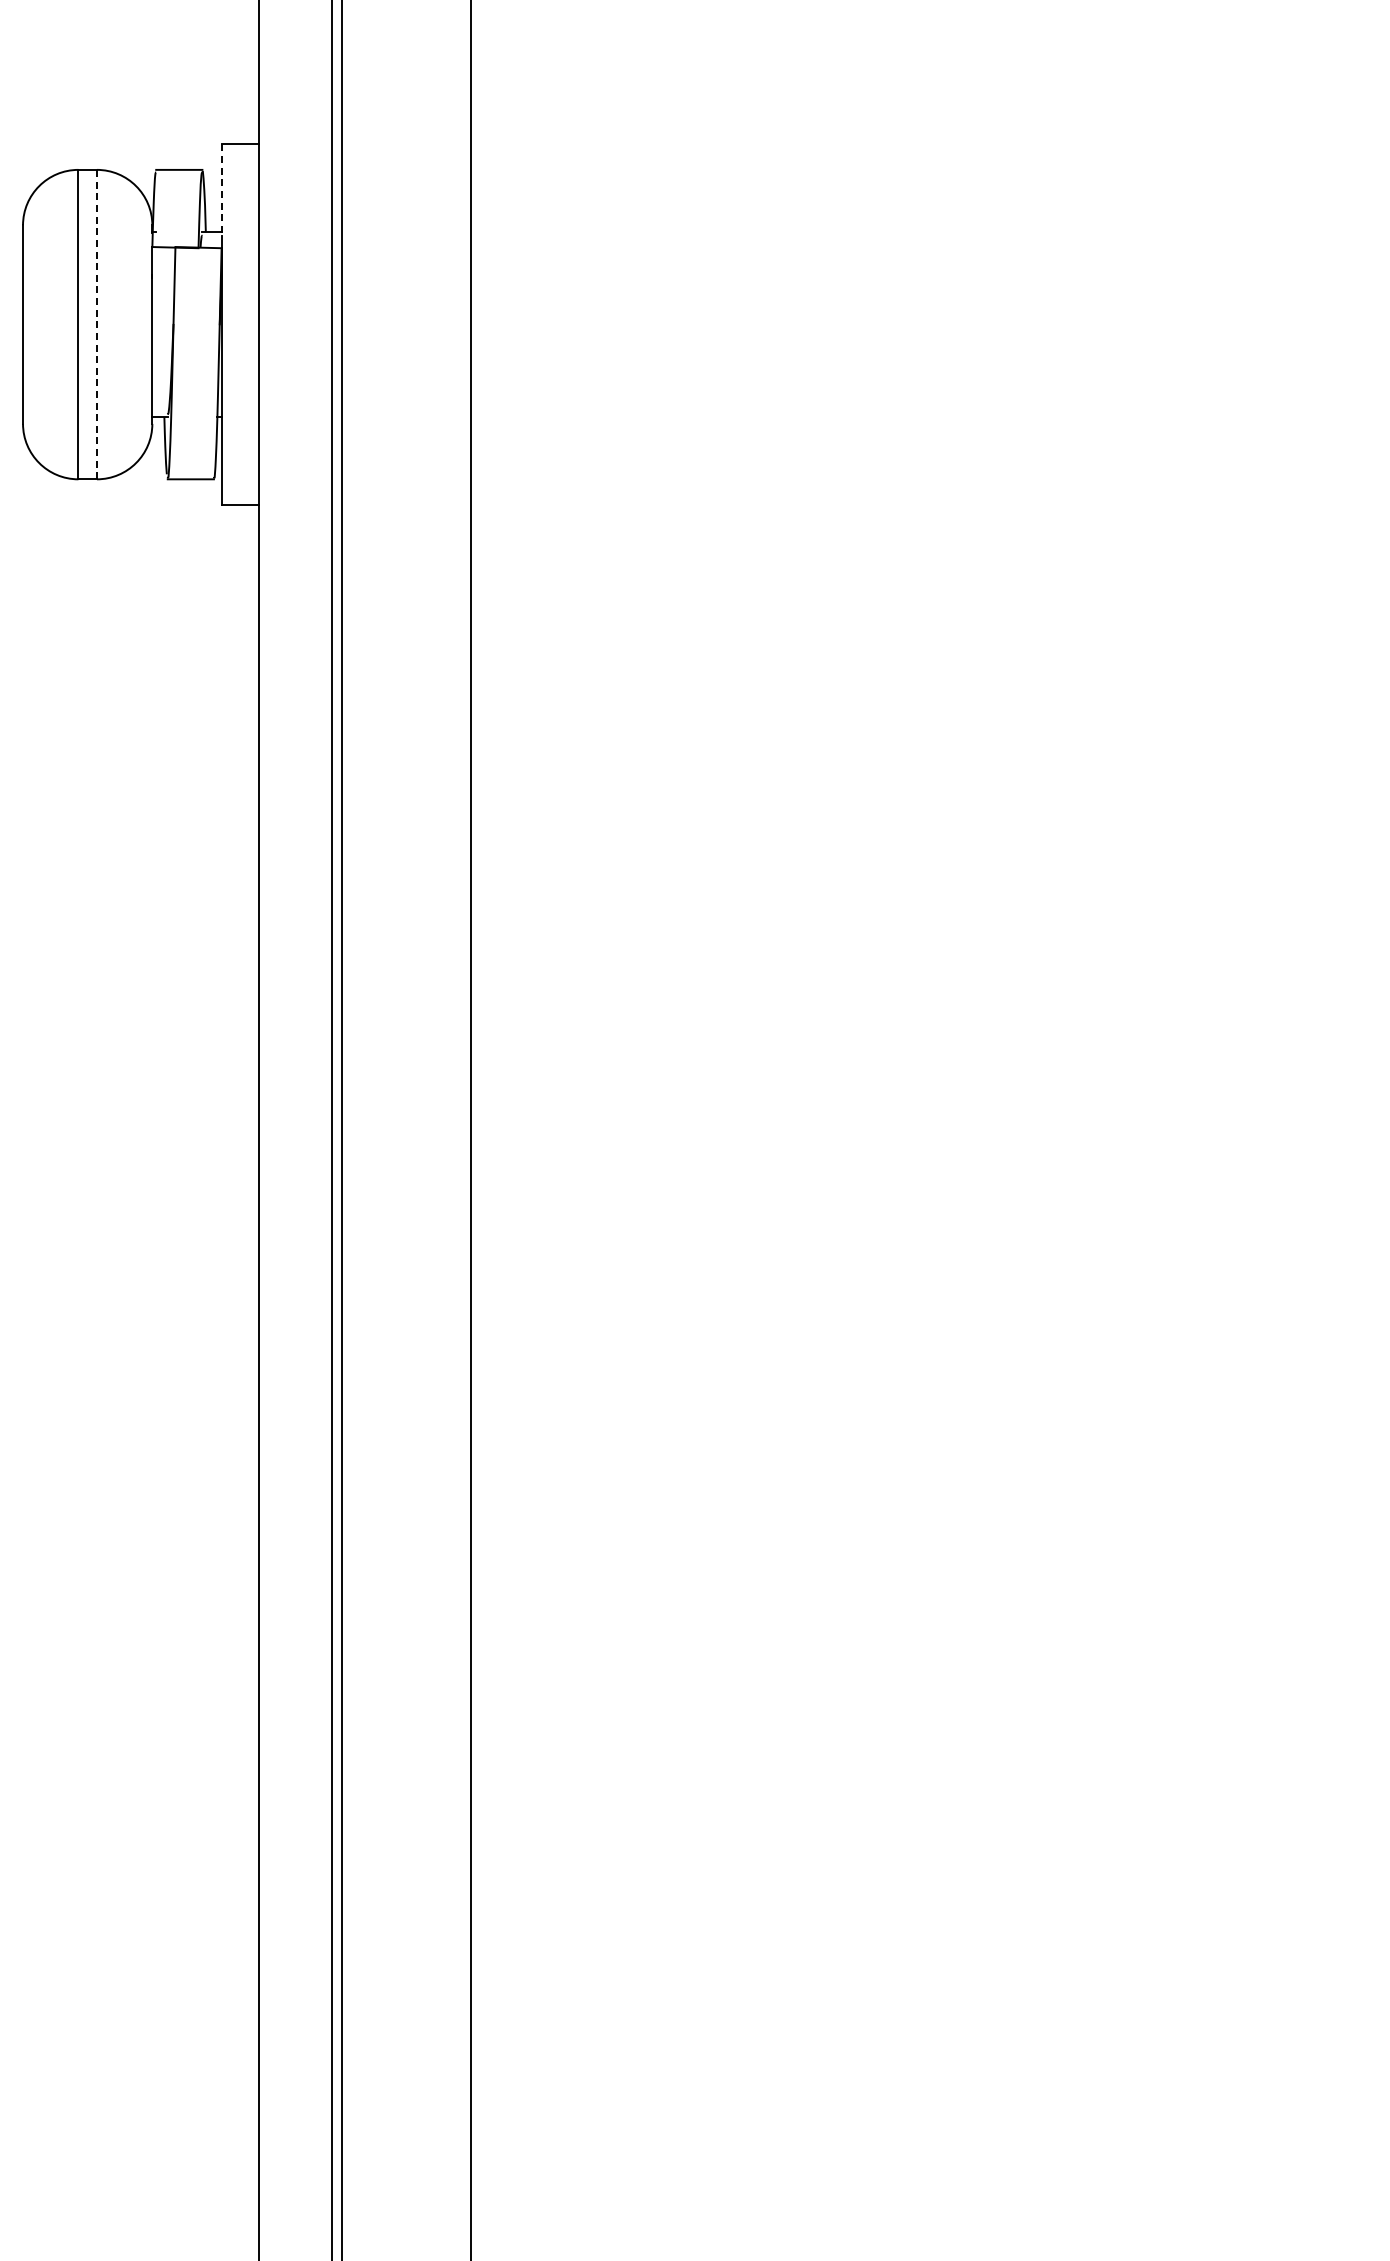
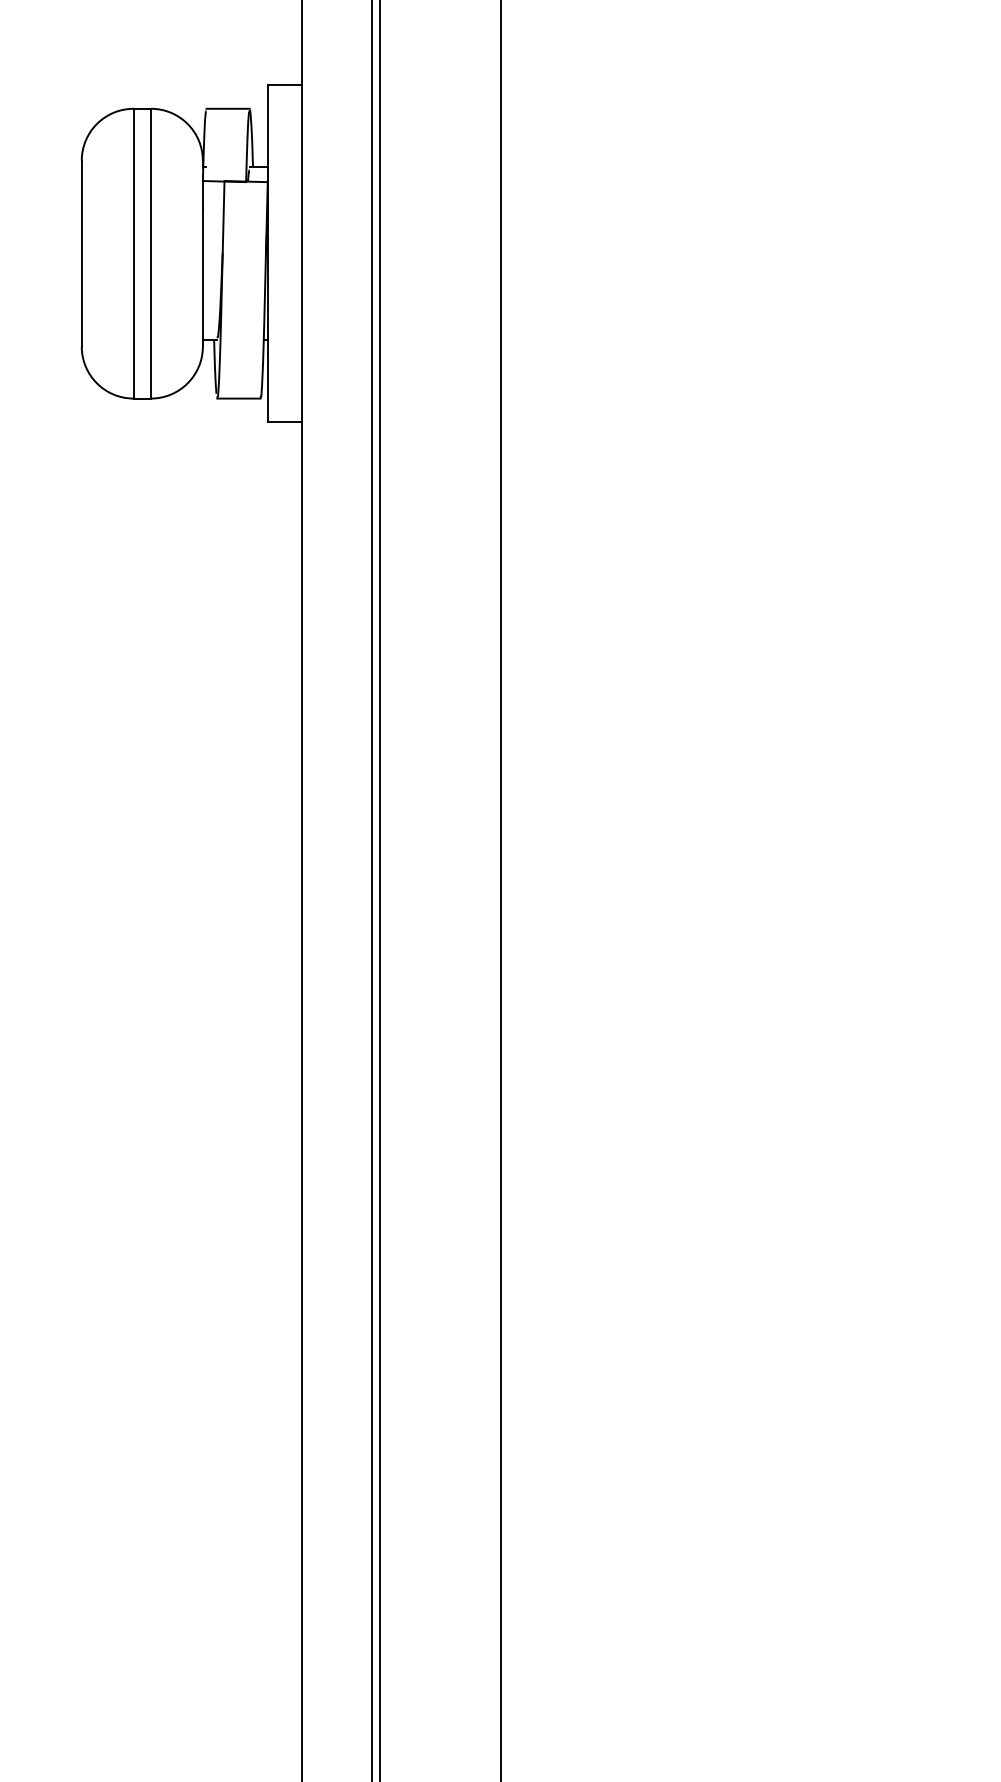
line: (221, 190) -> (267, 128), dashed -> solid
line: (96, 324) -> (150, 253), dashed -> solid

